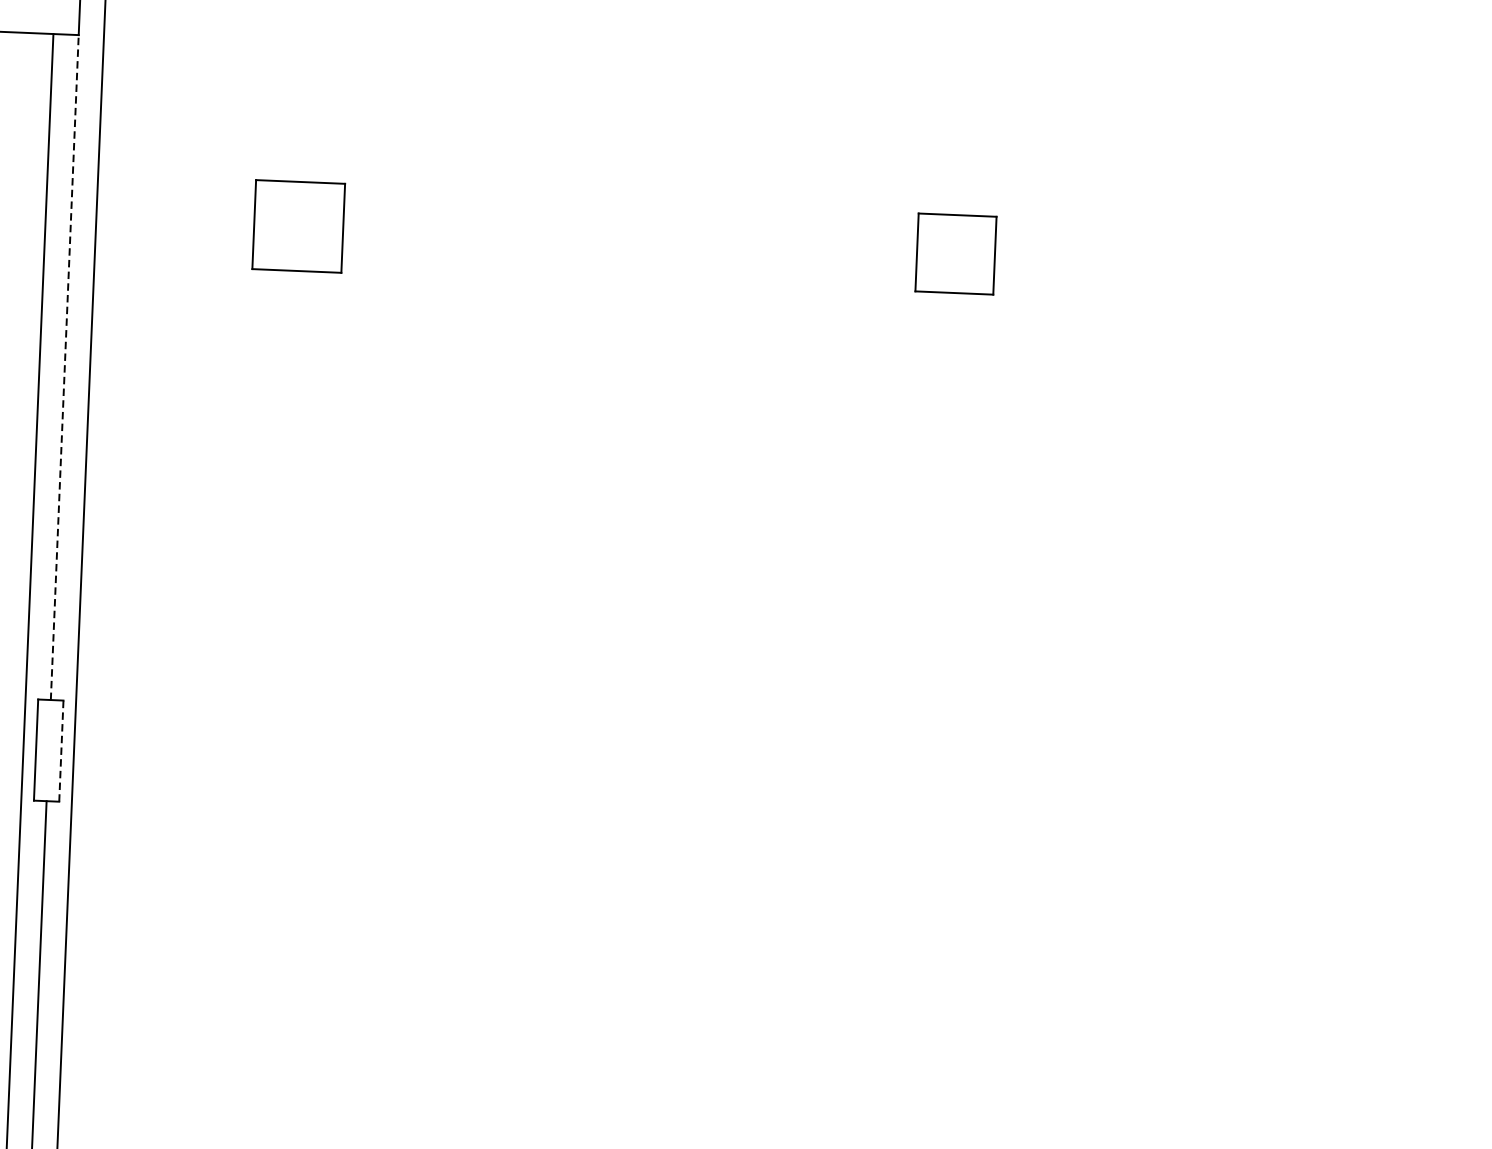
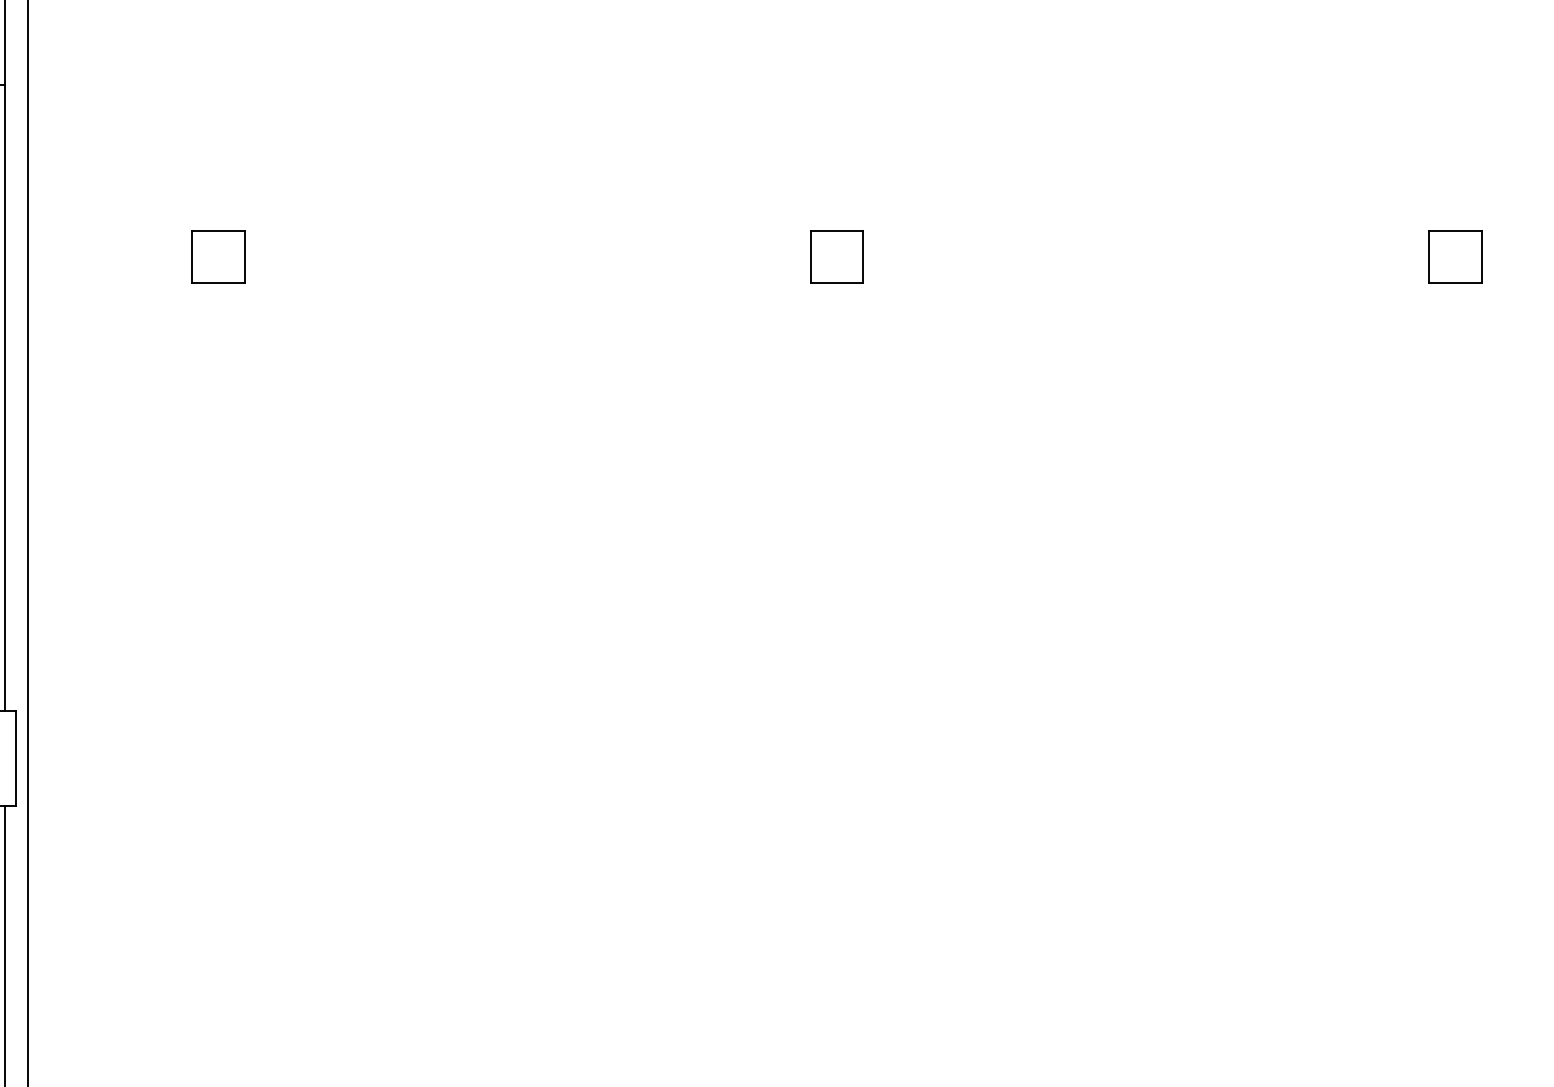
part: (298, 226) -> (218, 256), size x0.62
part: (955, 254) -> (836, 256), size x0.71
line: (64, 367) -> (4, 398), dashed -> solid
line: (61, 751) -> (16, 758), dashed -> solid

